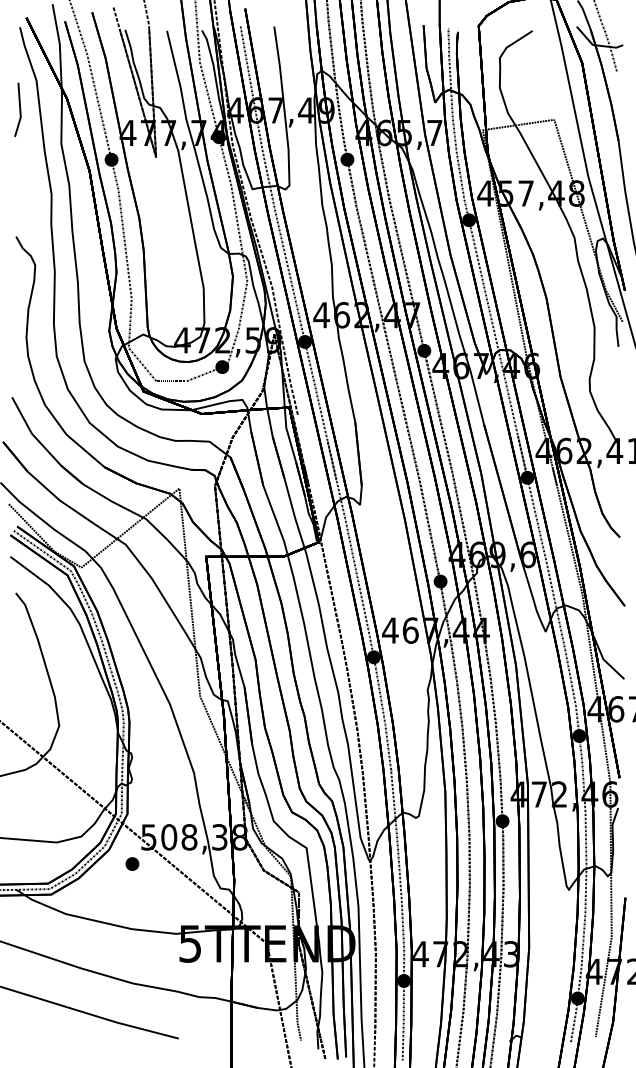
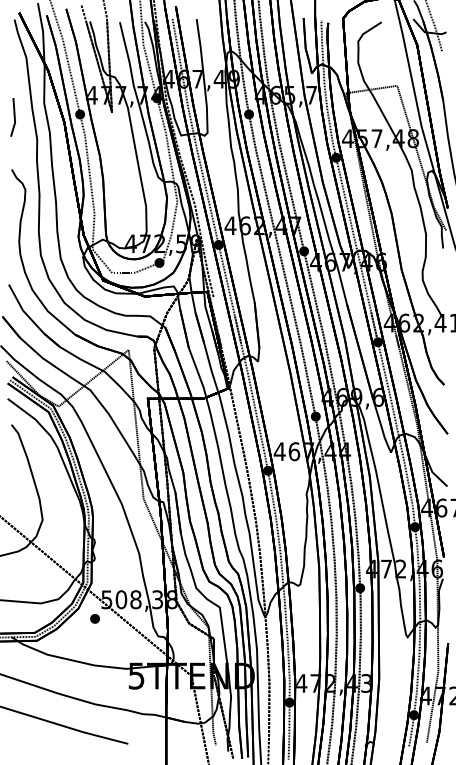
line: (19, 109) -> (14, 117), moved

